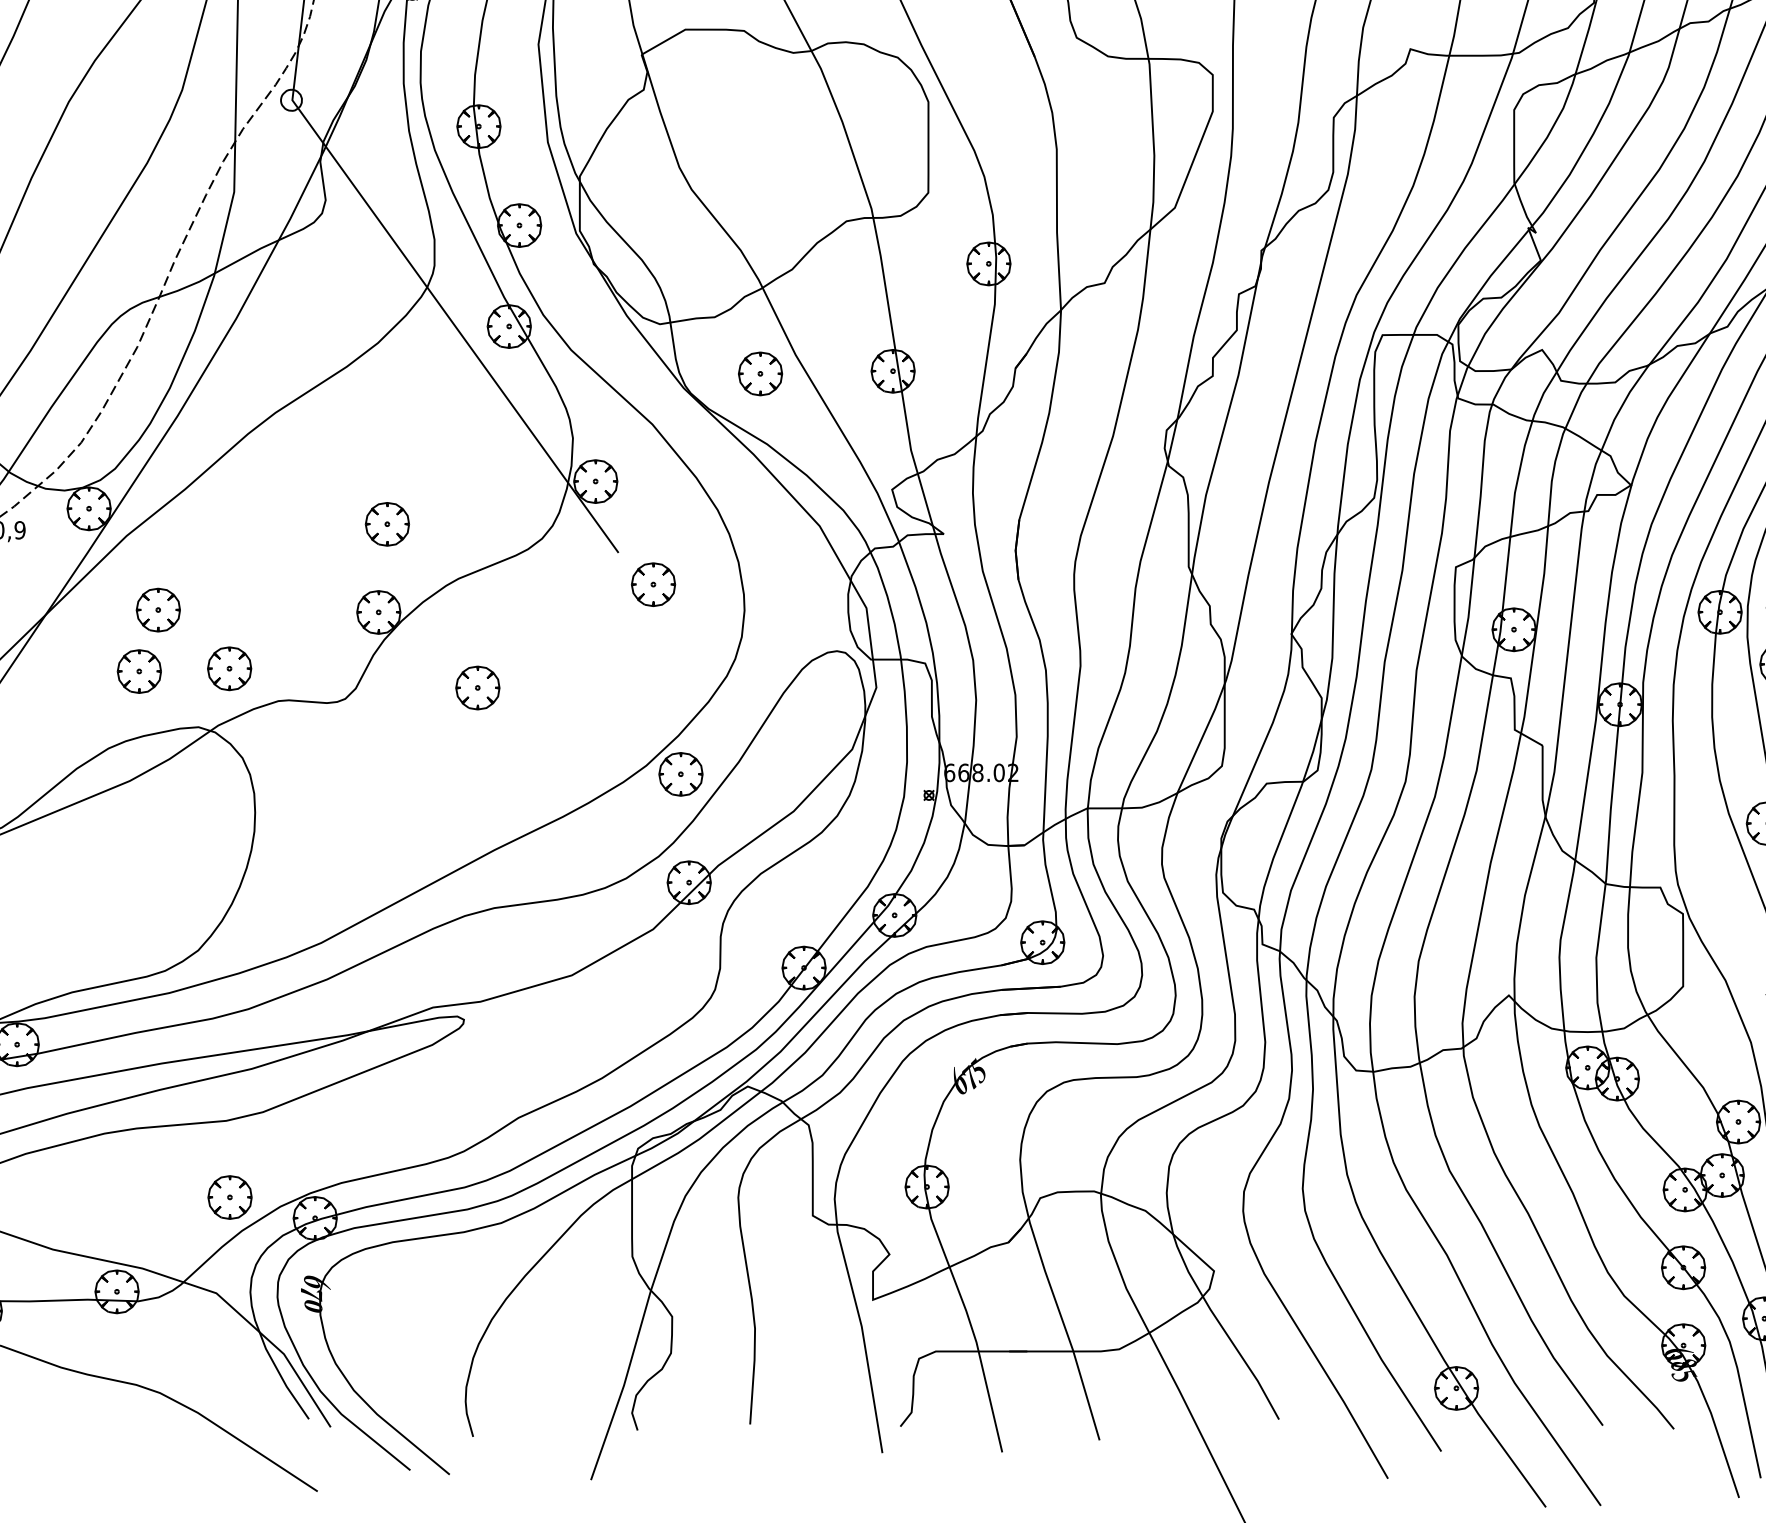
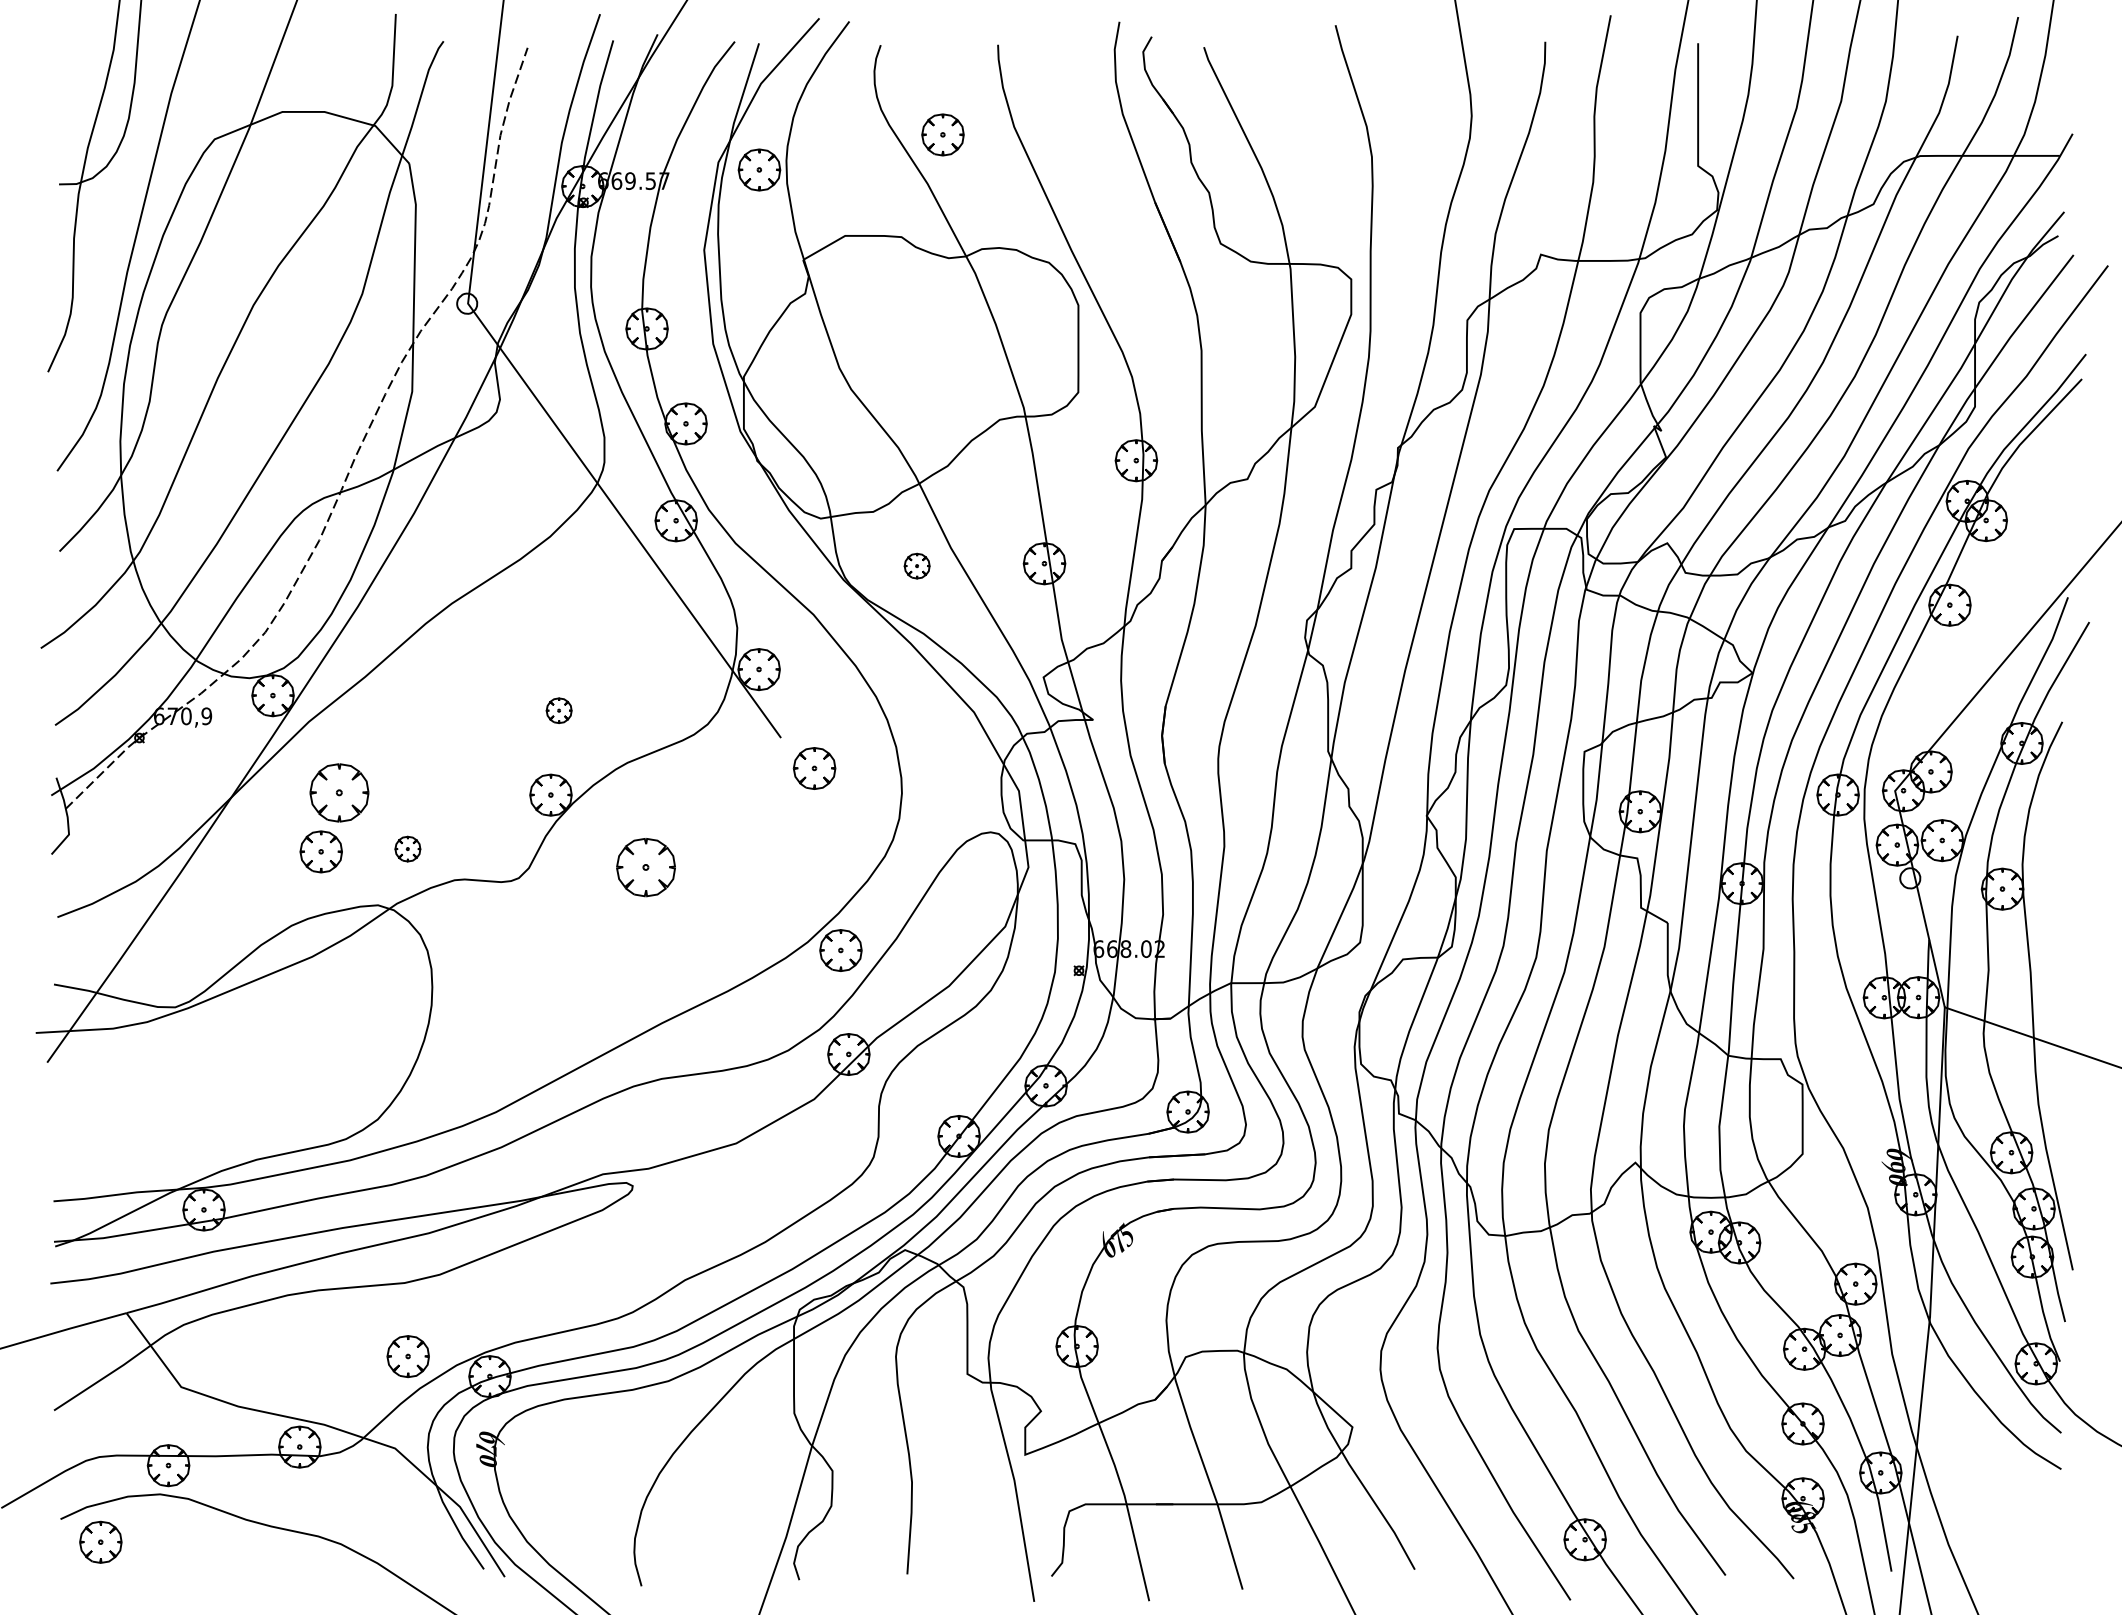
part: (759, 373) -> (916, 565), size x0.6
part: (386, 524) -> (558, 710), size x0.6
part: (158, 609) -> (339, 792), size x1.4
part: (229, 668) -> (407, 848), size x0.6
part: (477, 687) -> (645, 867), size x1.4

